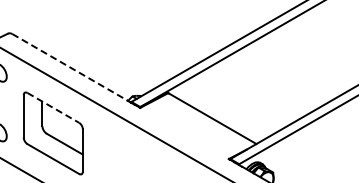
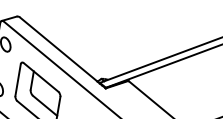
line: (70, 67) -> (58, 49), dashed -> solid
line: (53, 107) -> (41, 77), dashed -> solid

